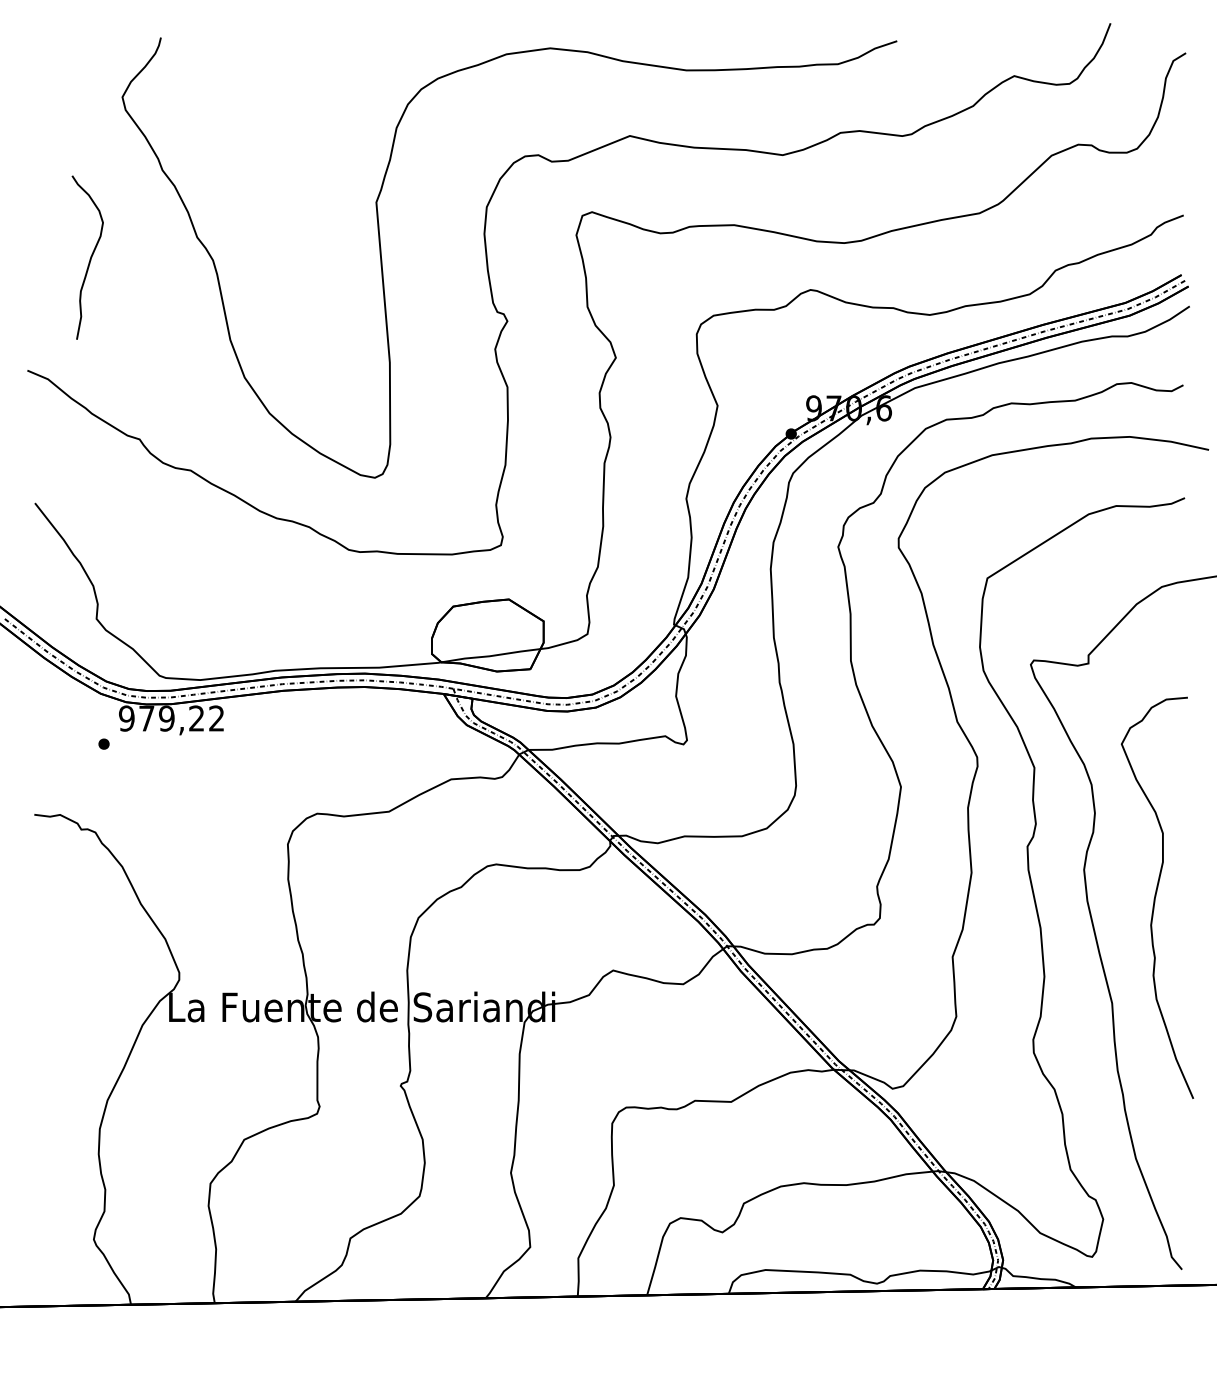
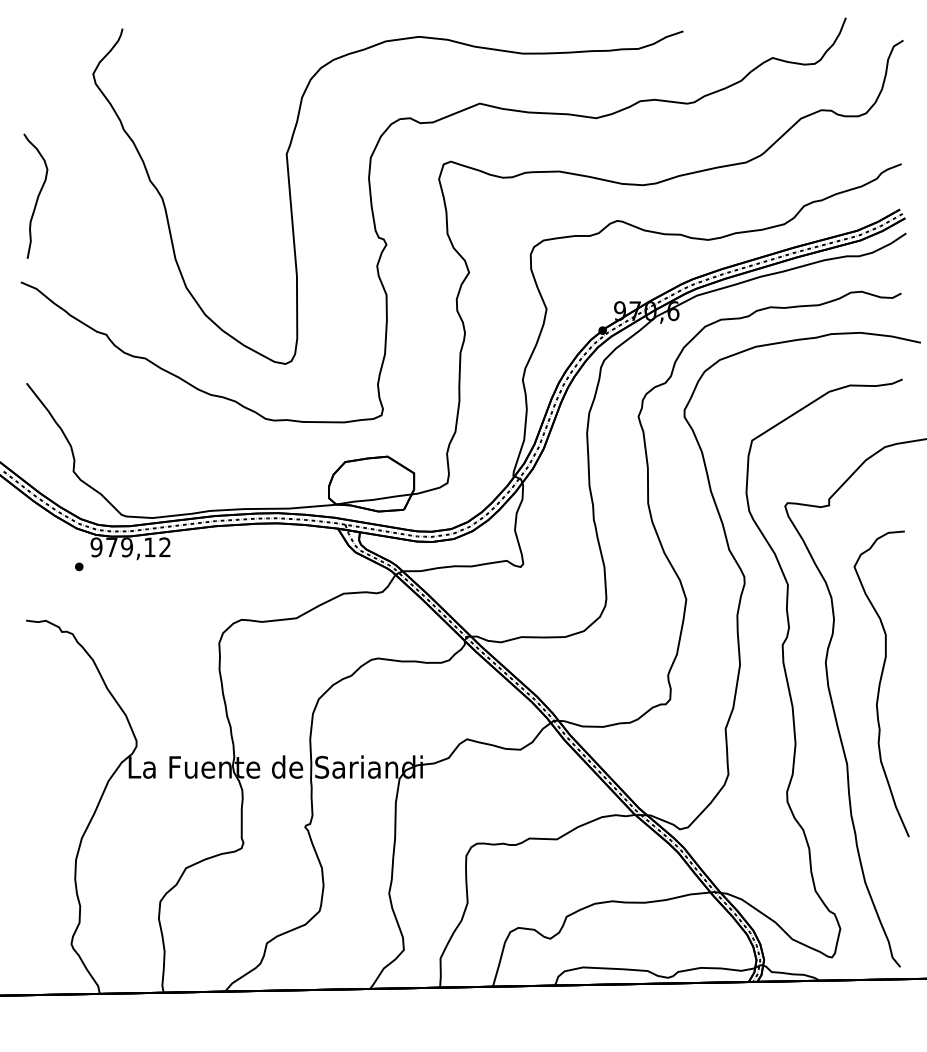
curve: (89, 256) -> (37, 195), moved
text: (196, 717) -> (149, 546), 979,22 -> 979,12

